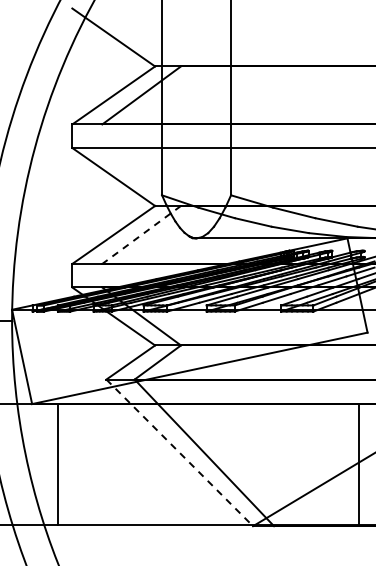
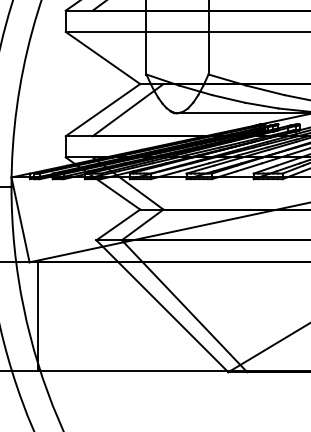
line: (141, 234) -> (127, 109), dashed -> solid
line: (179, 452) -> (162, 305), dashed -> solid
line: (57, 464) -> (37, 316), moved

